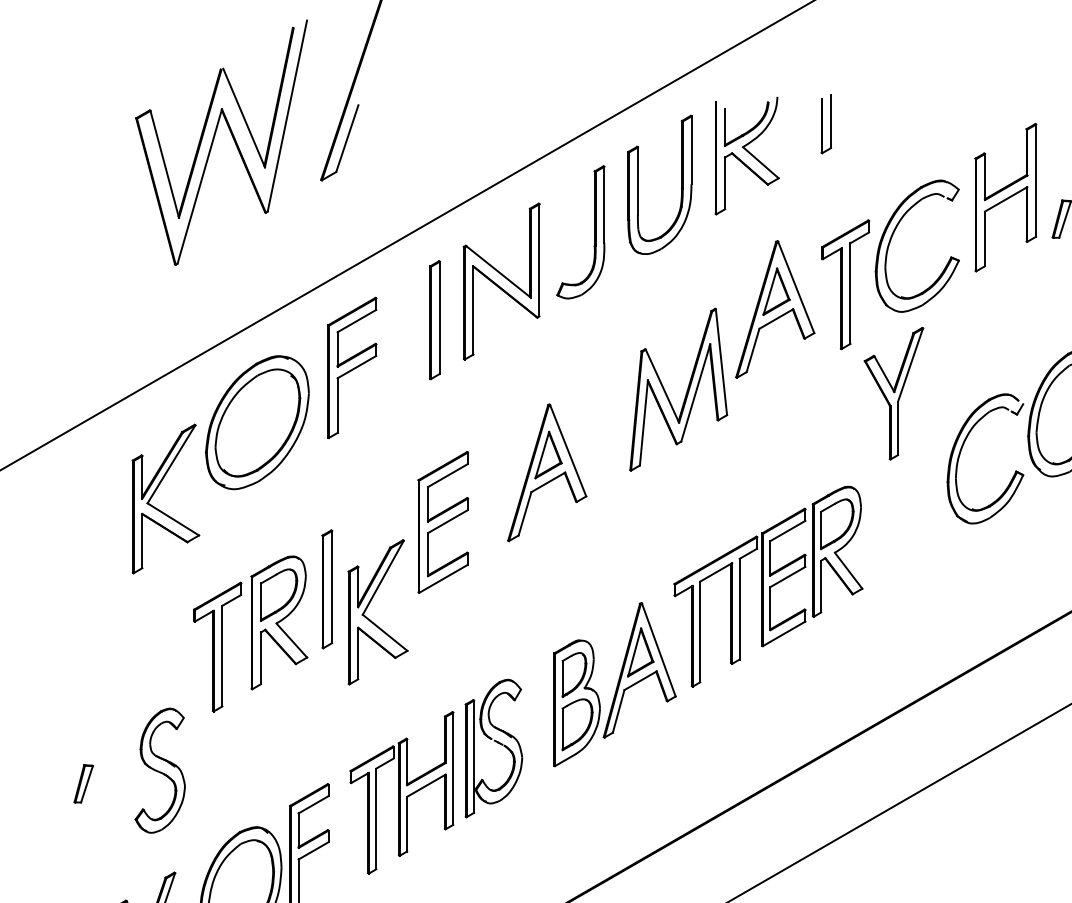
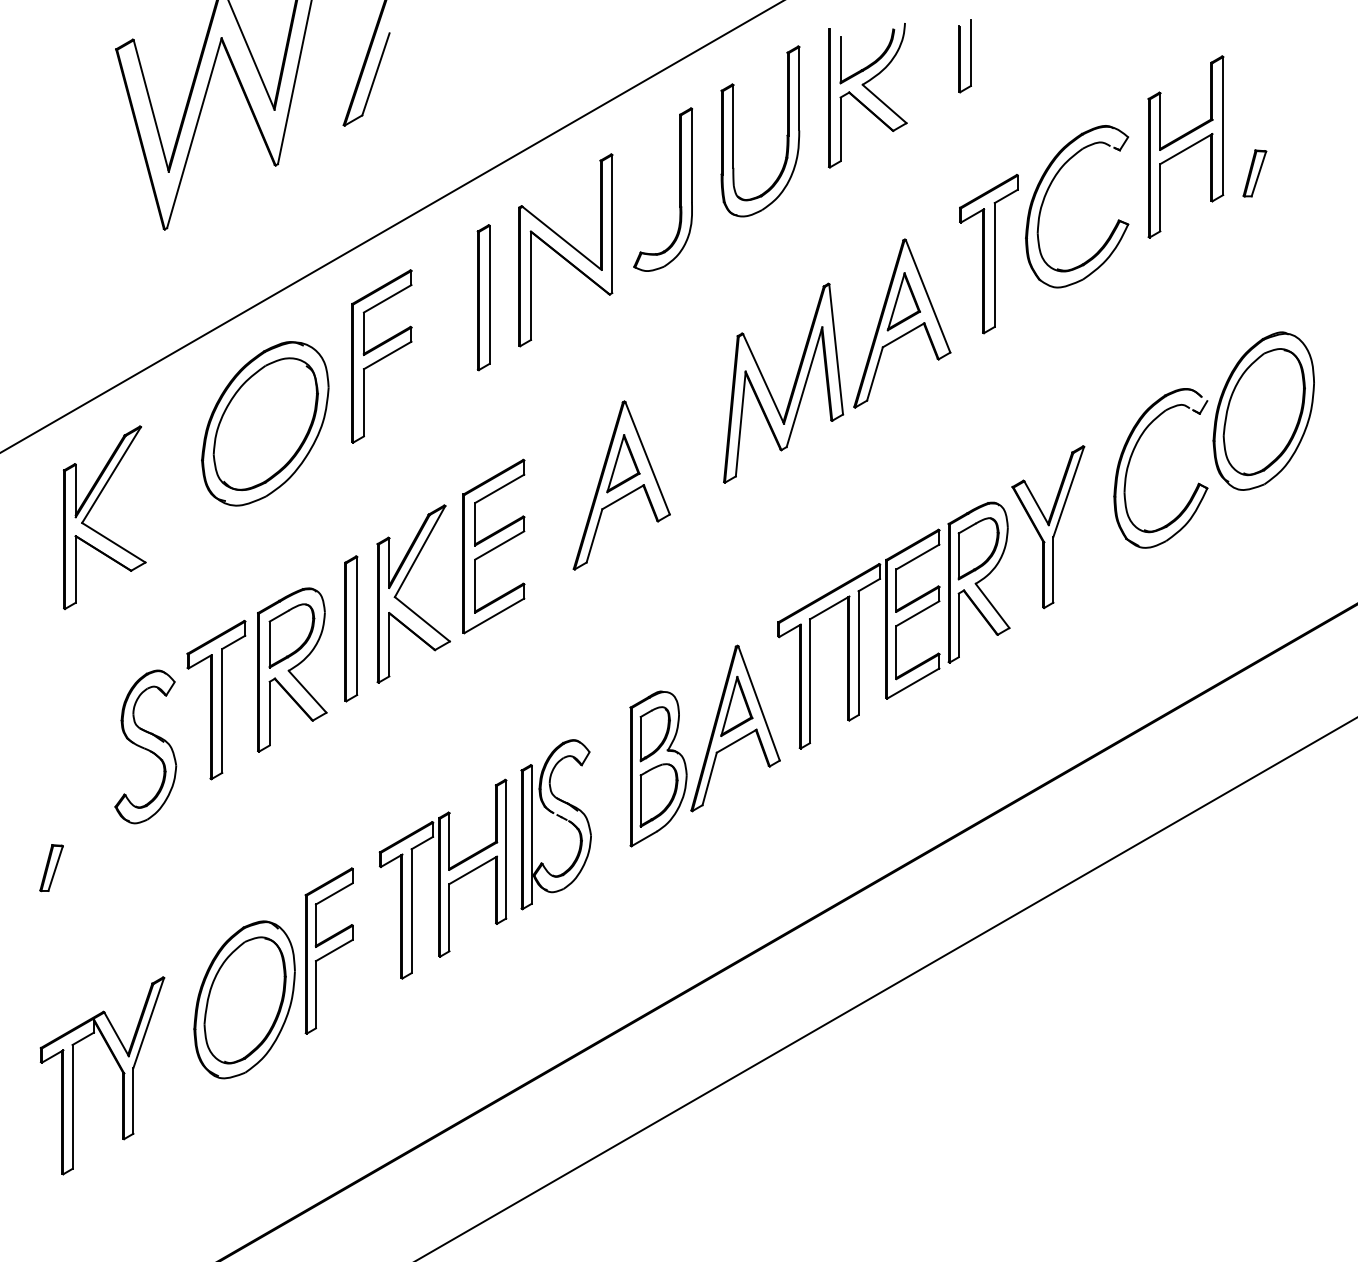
part: (775, 309) -> (902, 323), moved
part: (894, 393) -> (1048, 527), moved
part: (155, 491) -> (92, 508), moved
part: (368, 606) -> (401, 587), moved
part: (160, 770) -> (145, 746), moved

